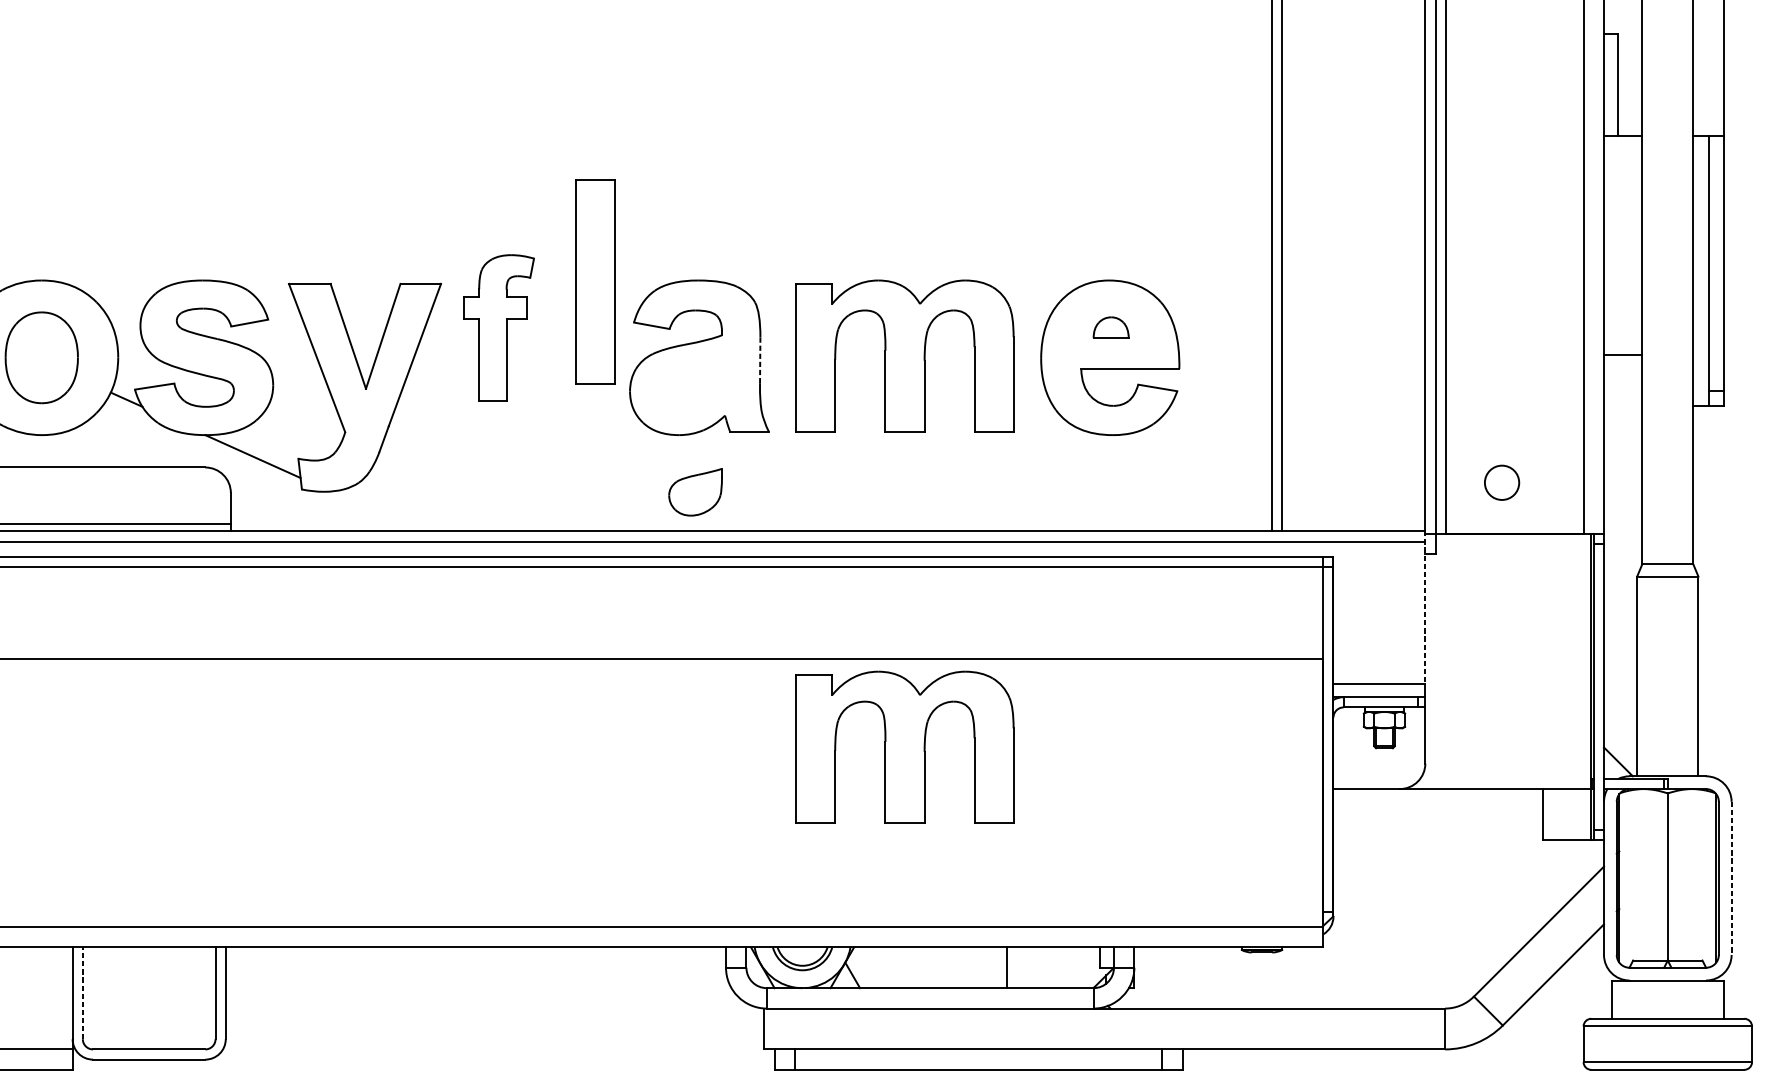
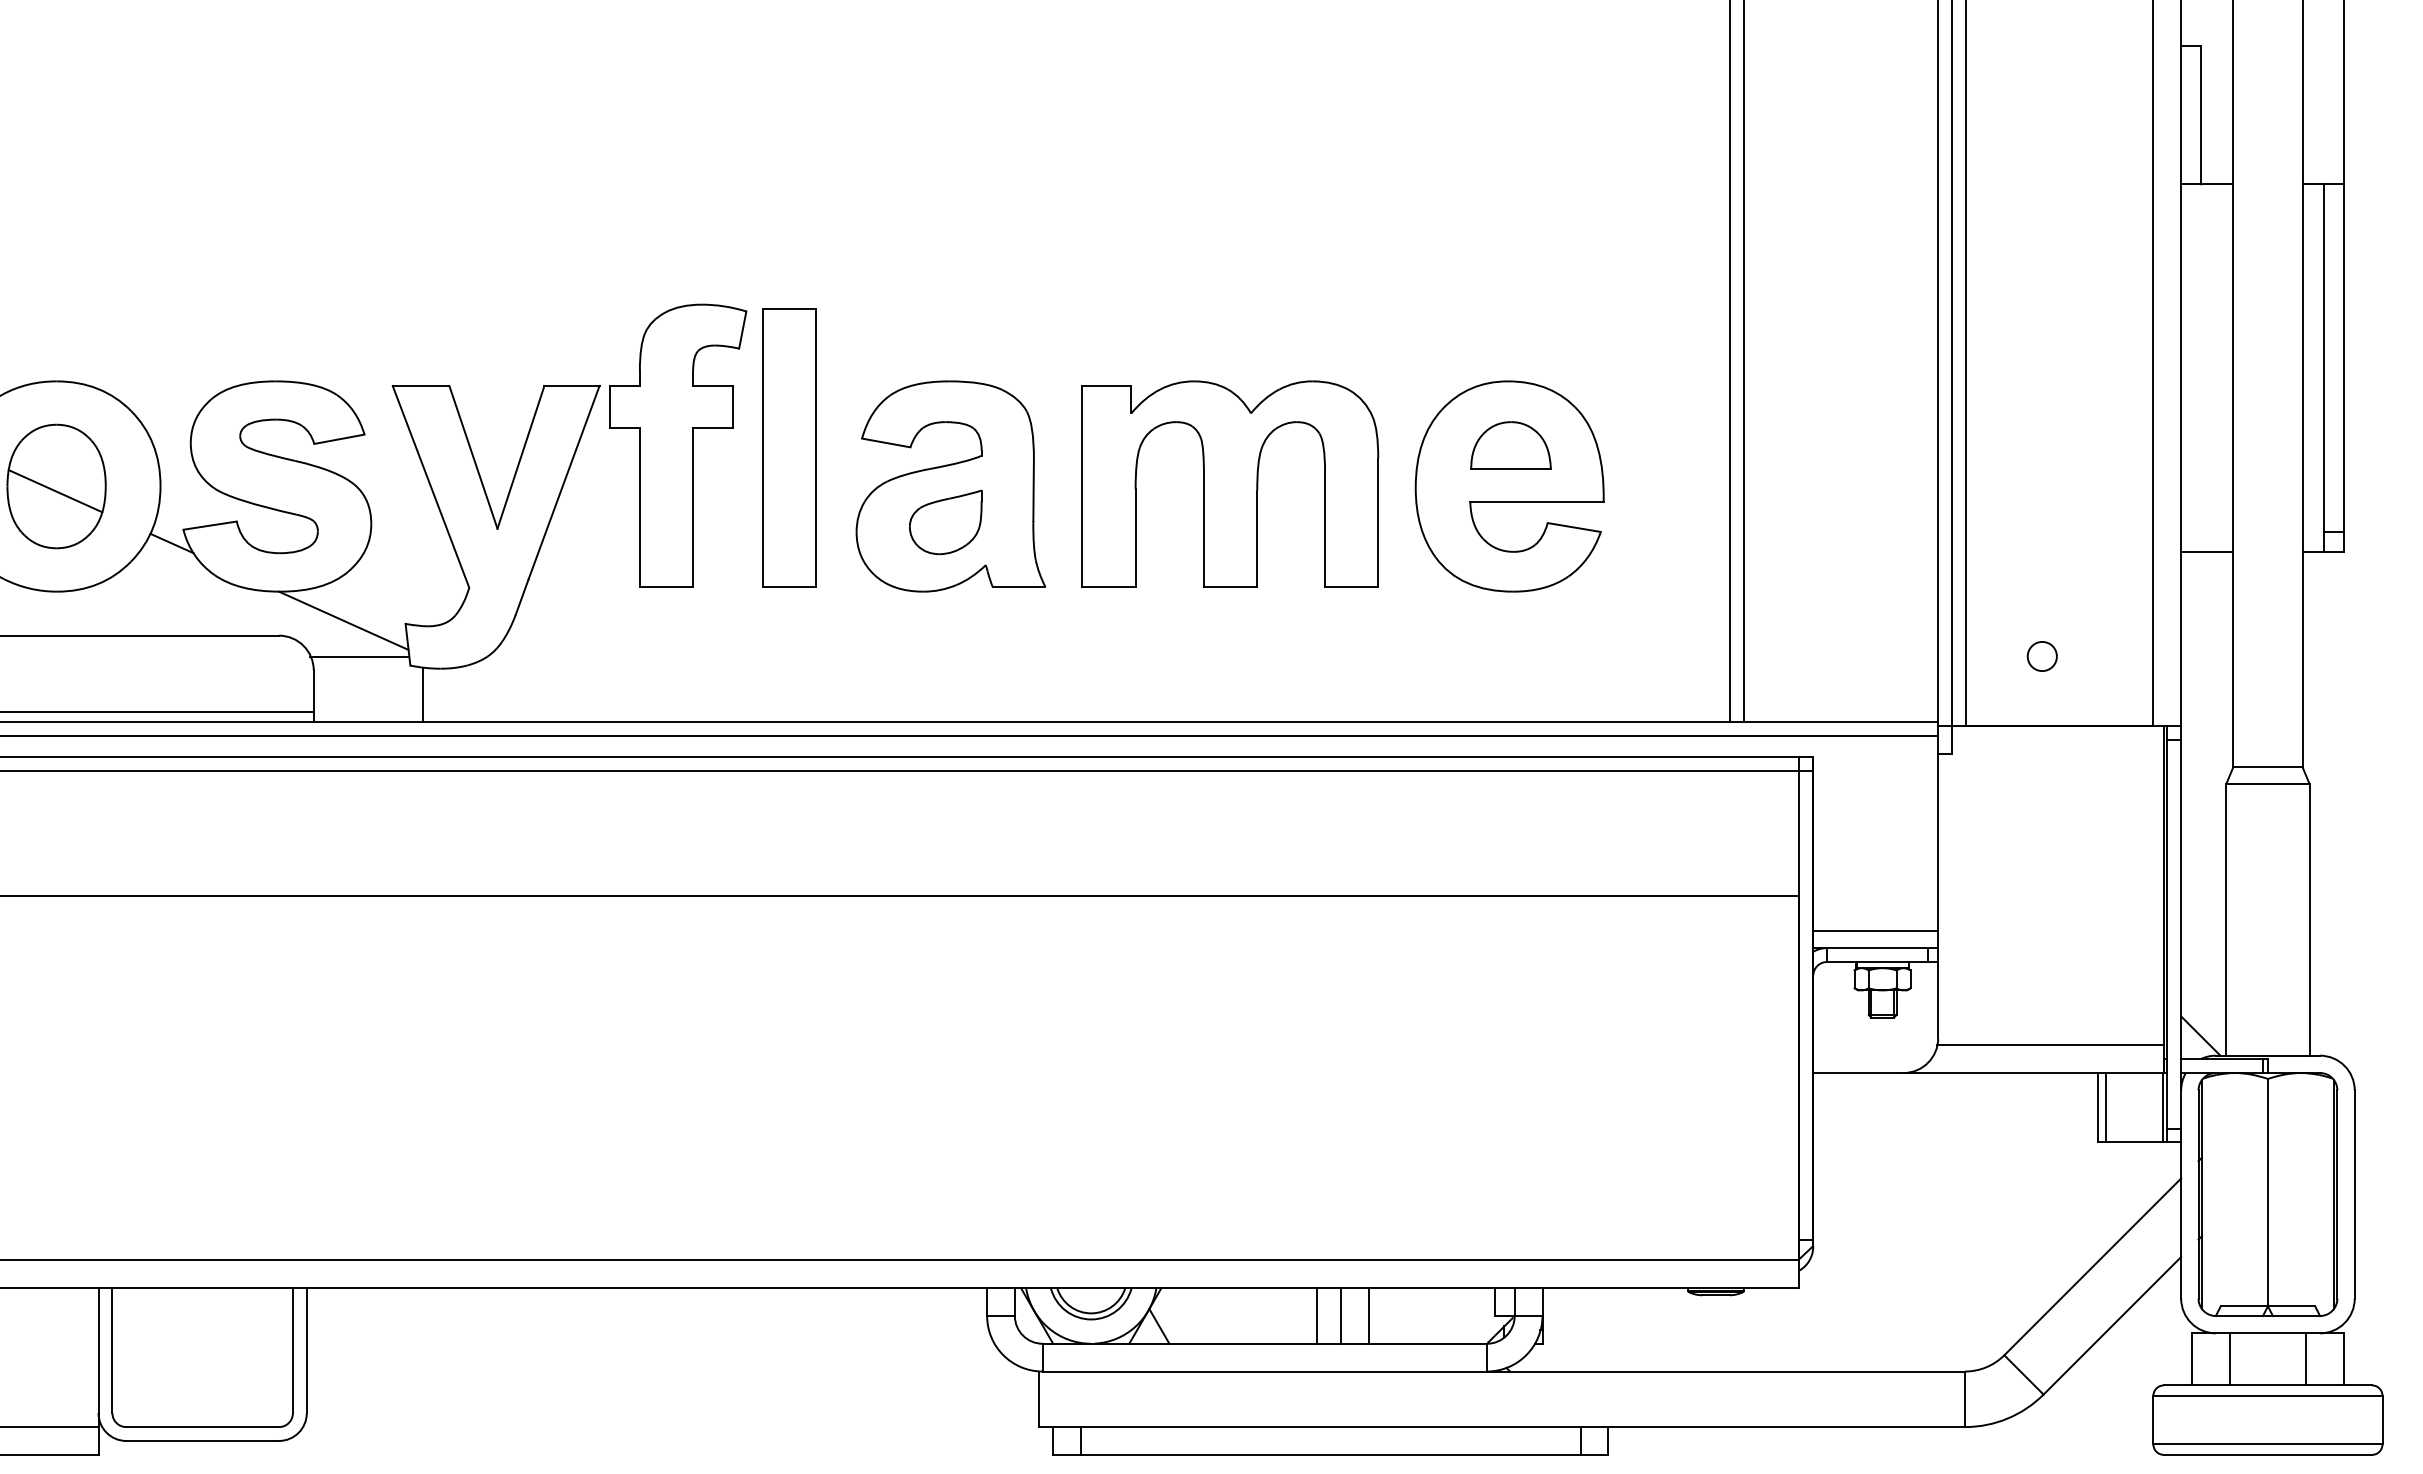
part: (595, 281) -> (789, 447), moved
part: (499, 327) -> (678, 445), size x1.43
part: (1110, 327) -> (1510, 445), size x1.67
line: (1623, 354) -> (2207, 552), moved
line: (760, 360) -> (1033, 489), dashed -> solid
line: (40, 361) -> (55, 491), added
line: (264, 482) -> (359, 656), added
circle: (1501, 482) -> (2041, 656), size x0.62
part: (695, 492) -> (945, 522), moved
line: (311, 510) -> (423, 694), added
line: (1425, 608) -> (1938, 827), dashed -> solid
part: (904, 746) -> (1230, 1015), removed
line: (1507, 768) -> (2050, 1045), added
line: (1548, 814) -> (2105, 1107), added
line: (1731, 879) -> (2354, 1195), dashed -> solid
line: (968, 967) -> (1316, 1315), added
line: (986, 967) -> (1341, 1315), added
line: (82, 993) -> (112, 1350), dashed -> solid
line: (1639, 999) -> (2229, 1359), added
line: (1696, 999) -> (2306, 1359), added

